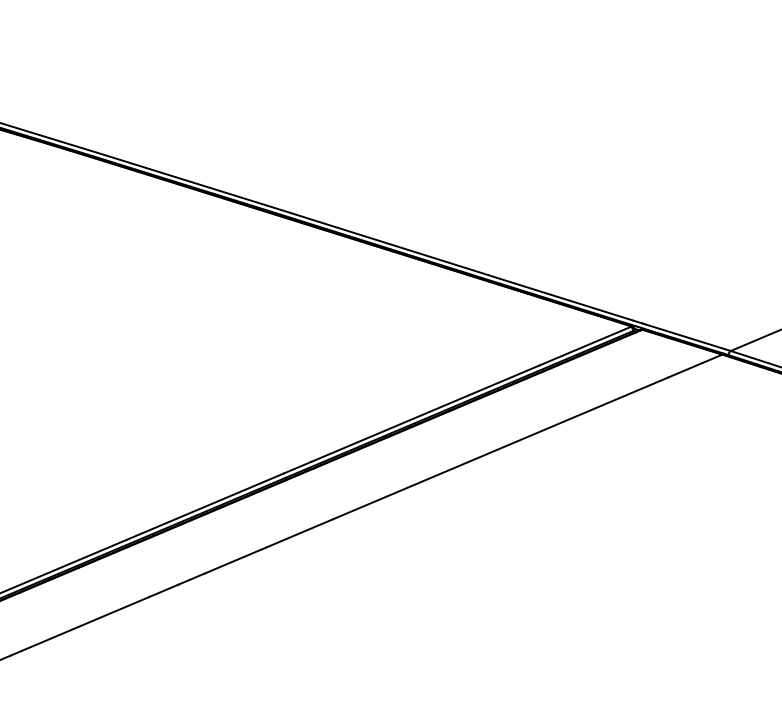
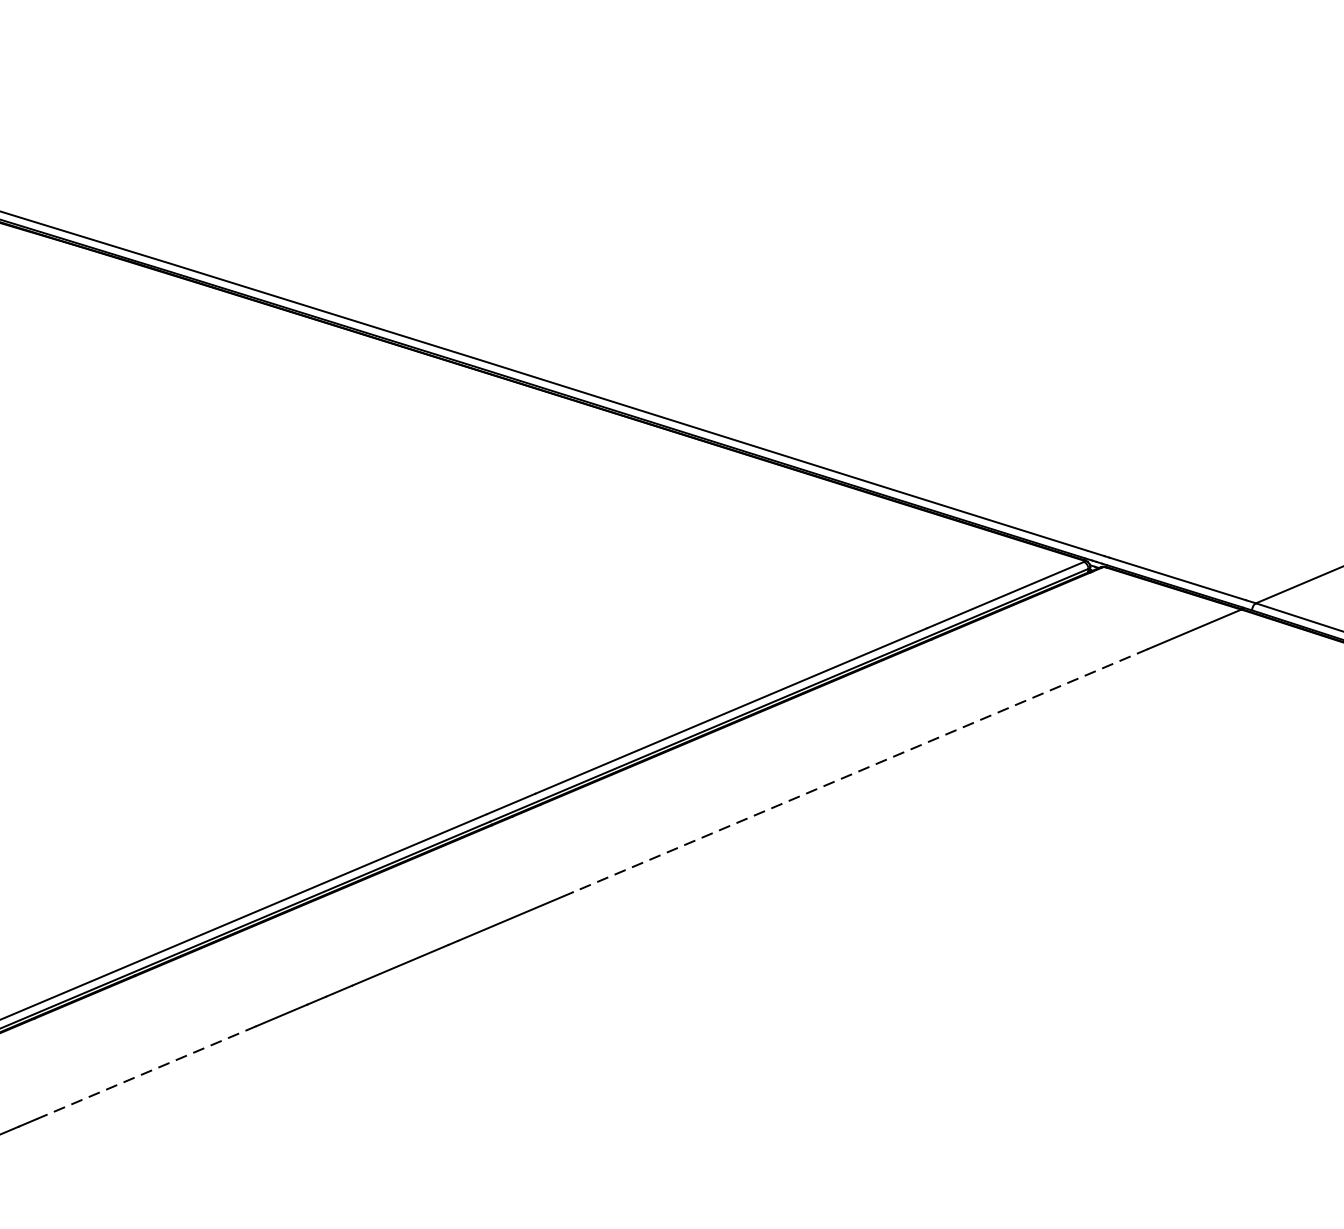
line: (500, 448) -> (860, 770), solid -> dashed
line: (84, 624) -> (145, 1073), solid -> dashed

